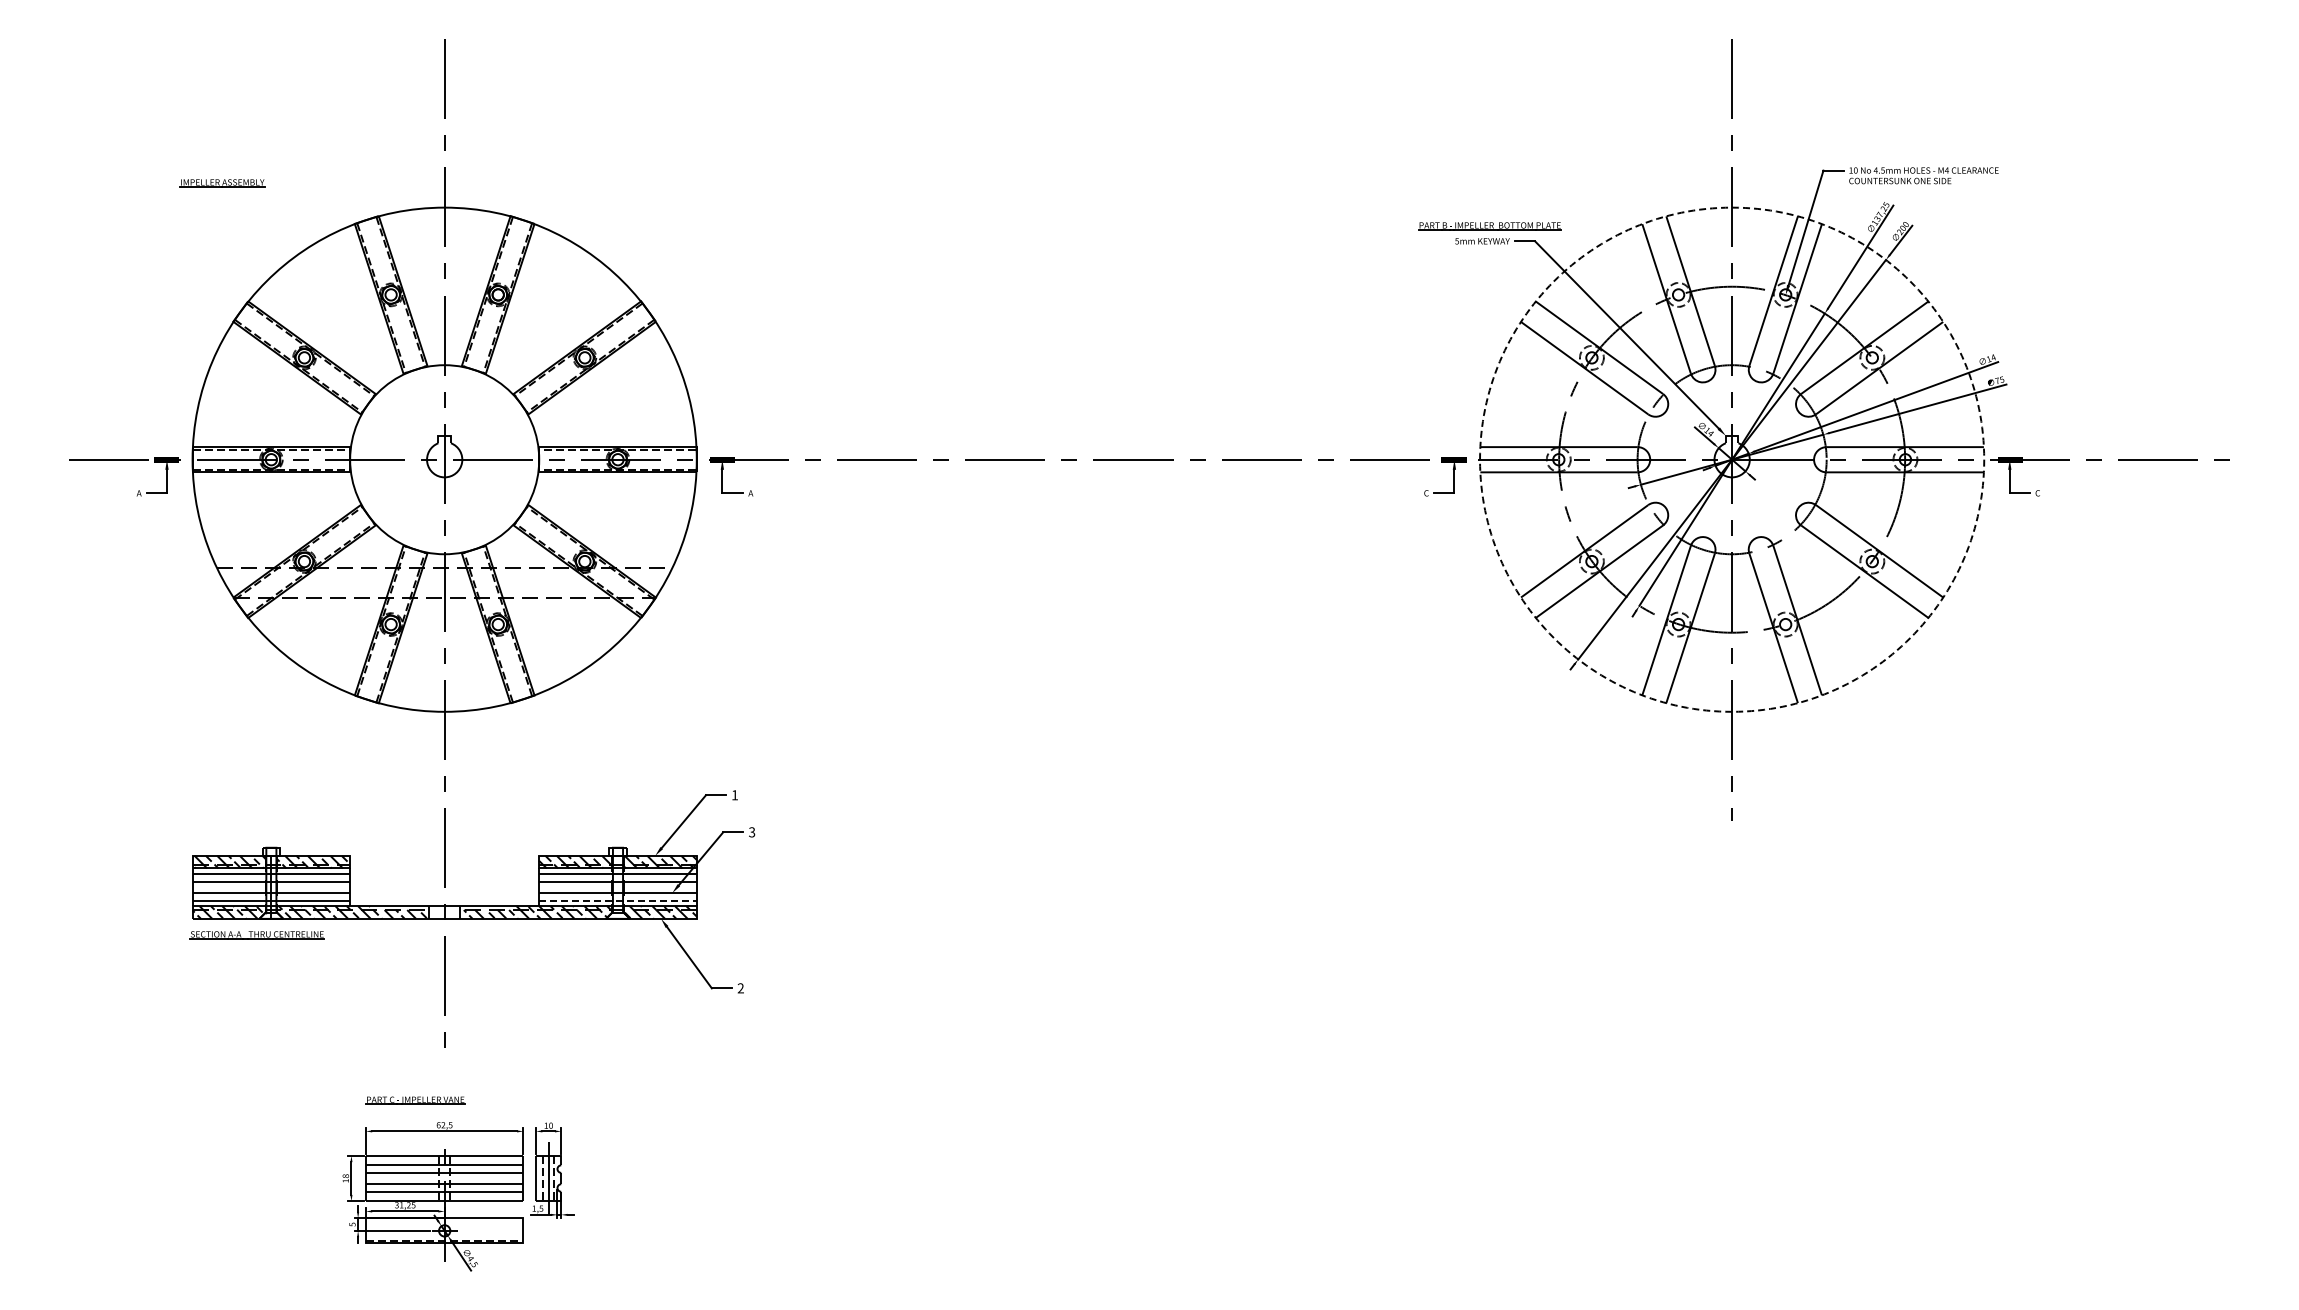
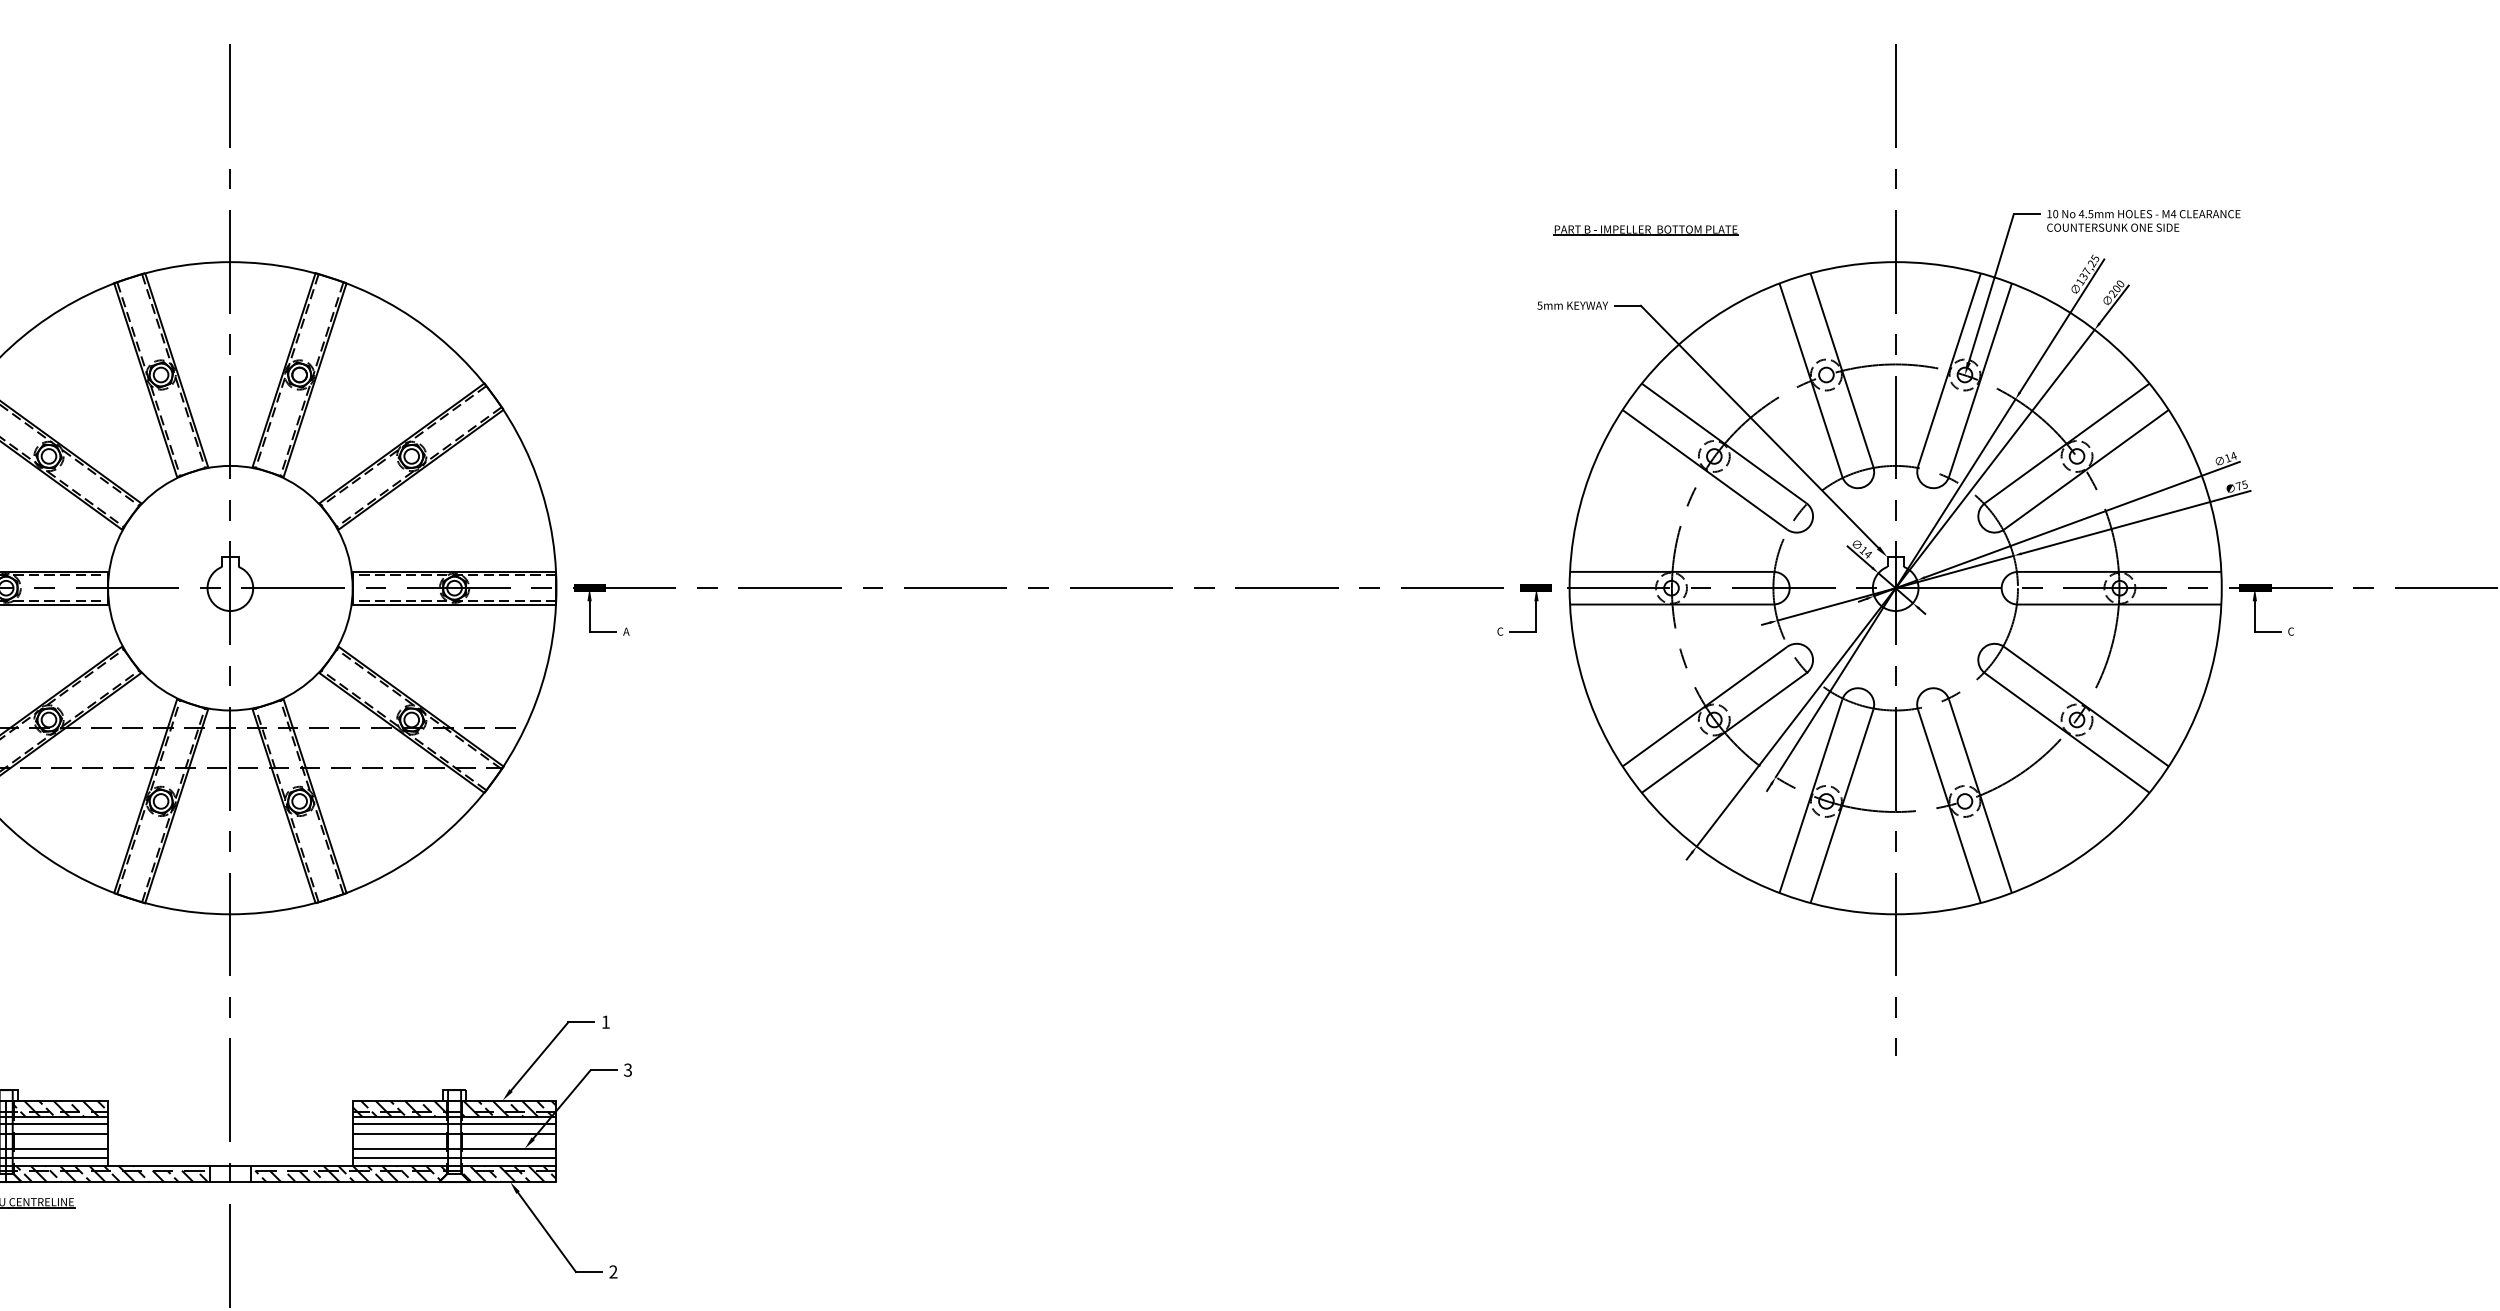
part: (1489, 226) -> (1645, 230), moved
circle: (1732, 459) -> (1896, 587), dashed -> solid
line: (618, 900) -> (455, 1158), dashed -> solid

